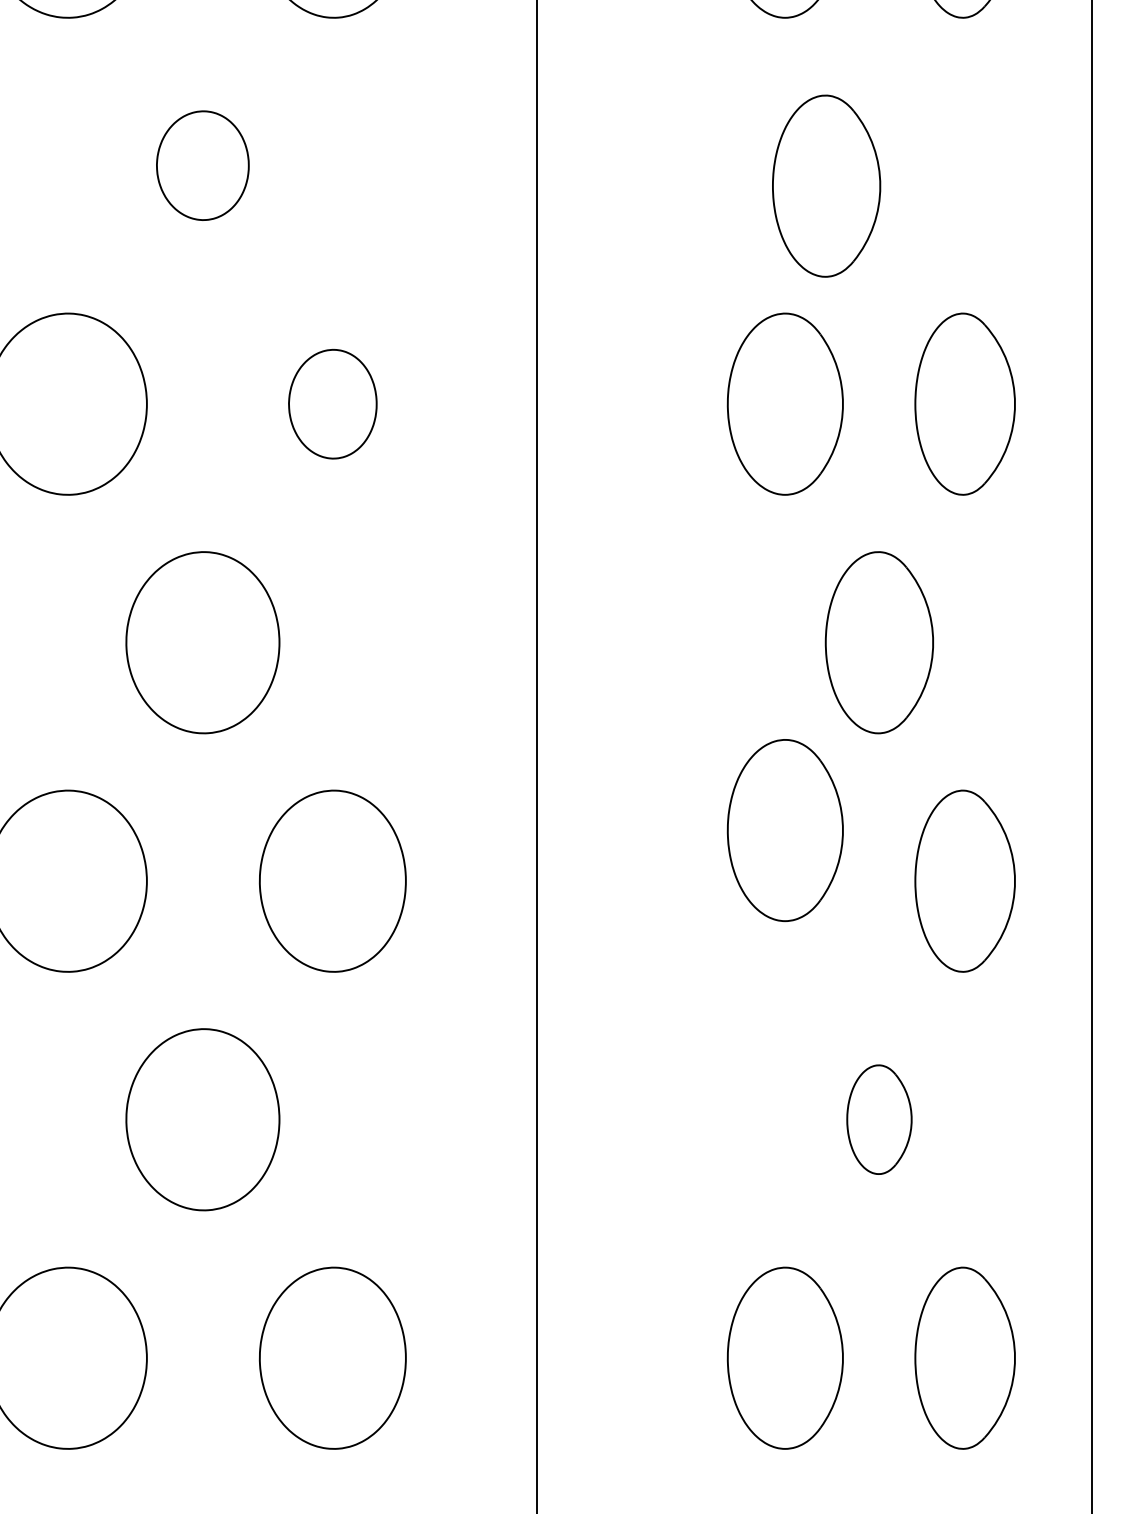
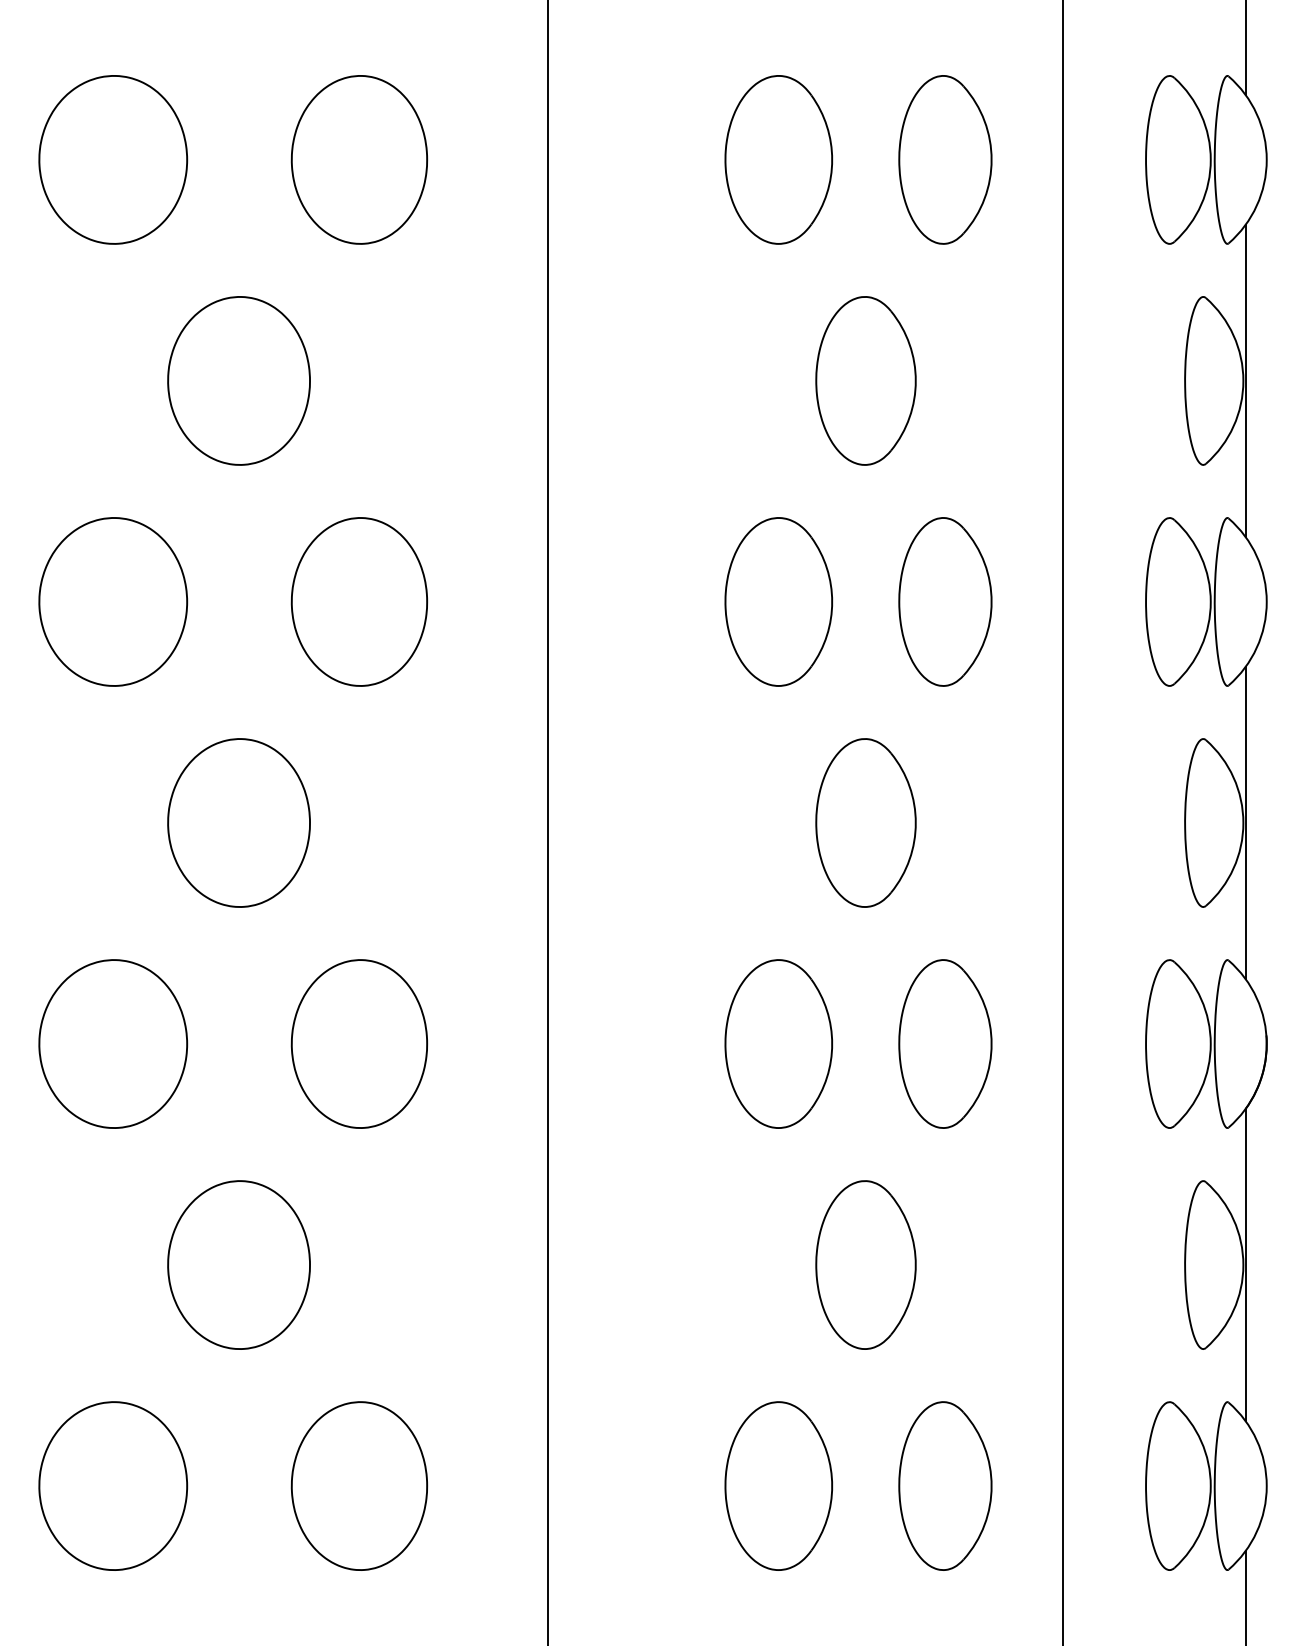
part: (202, 165) -> (238, 380), size x1.67
part: (826, 185) -> (865, 380), moved
part: (332, 403) -> (359, 601), size x1.67
part: (785, 829) -> (778, 1043), moved
part: (878, 1119) -> (865, 1264), size x1.67

